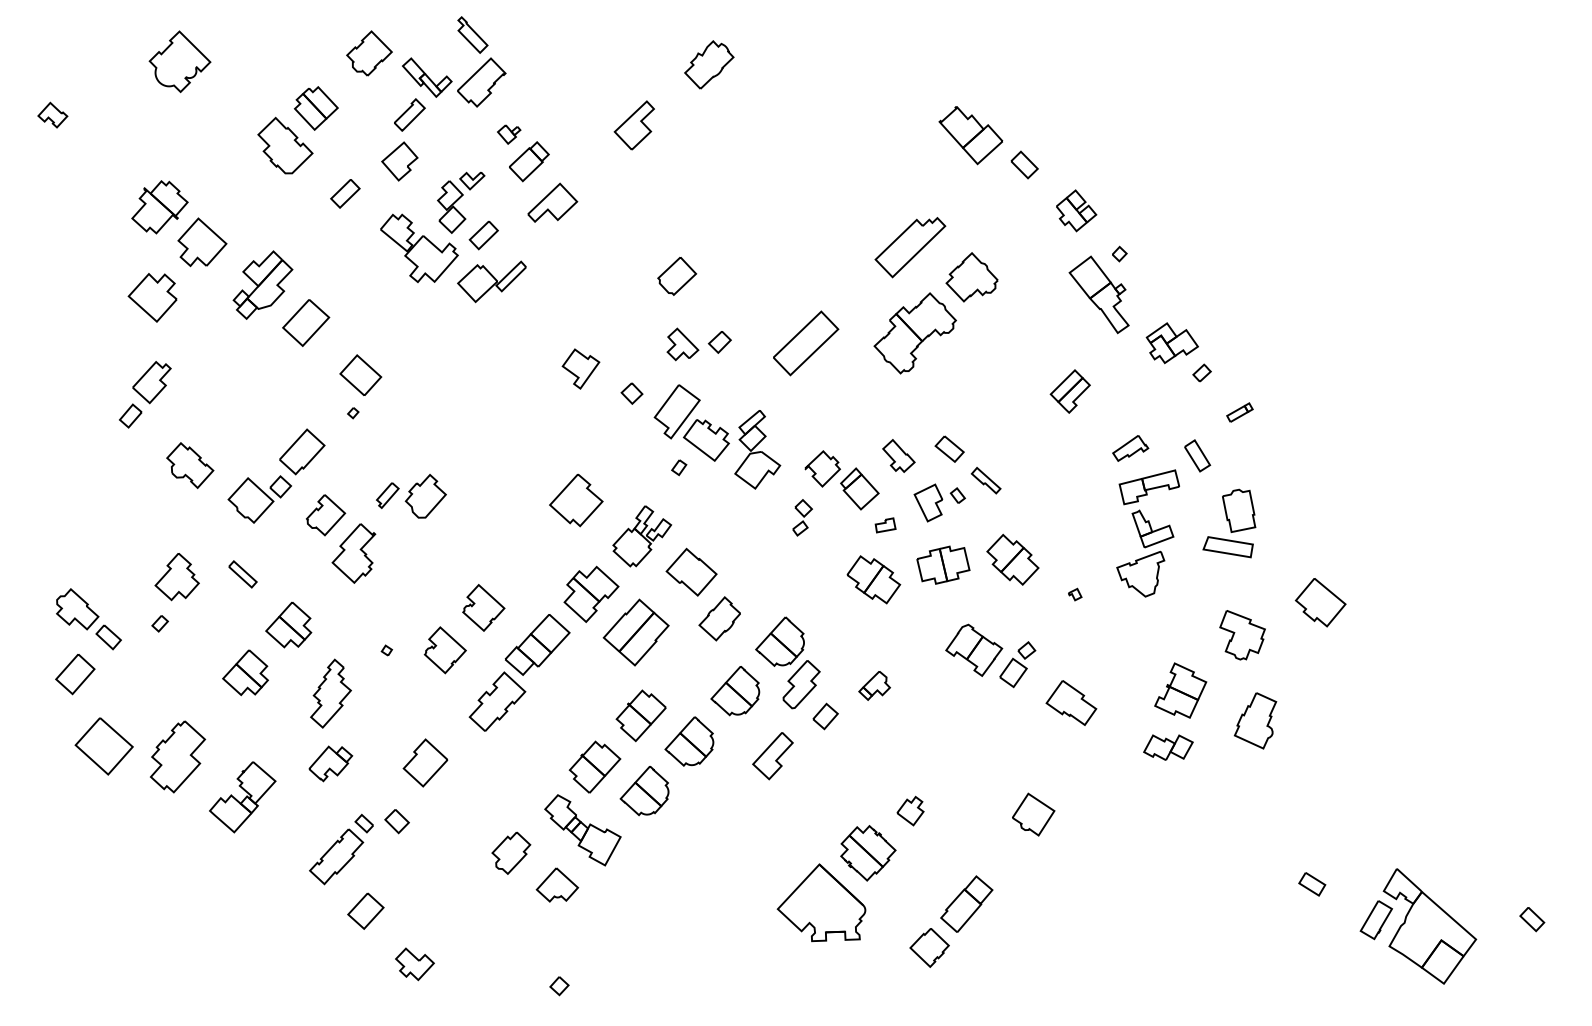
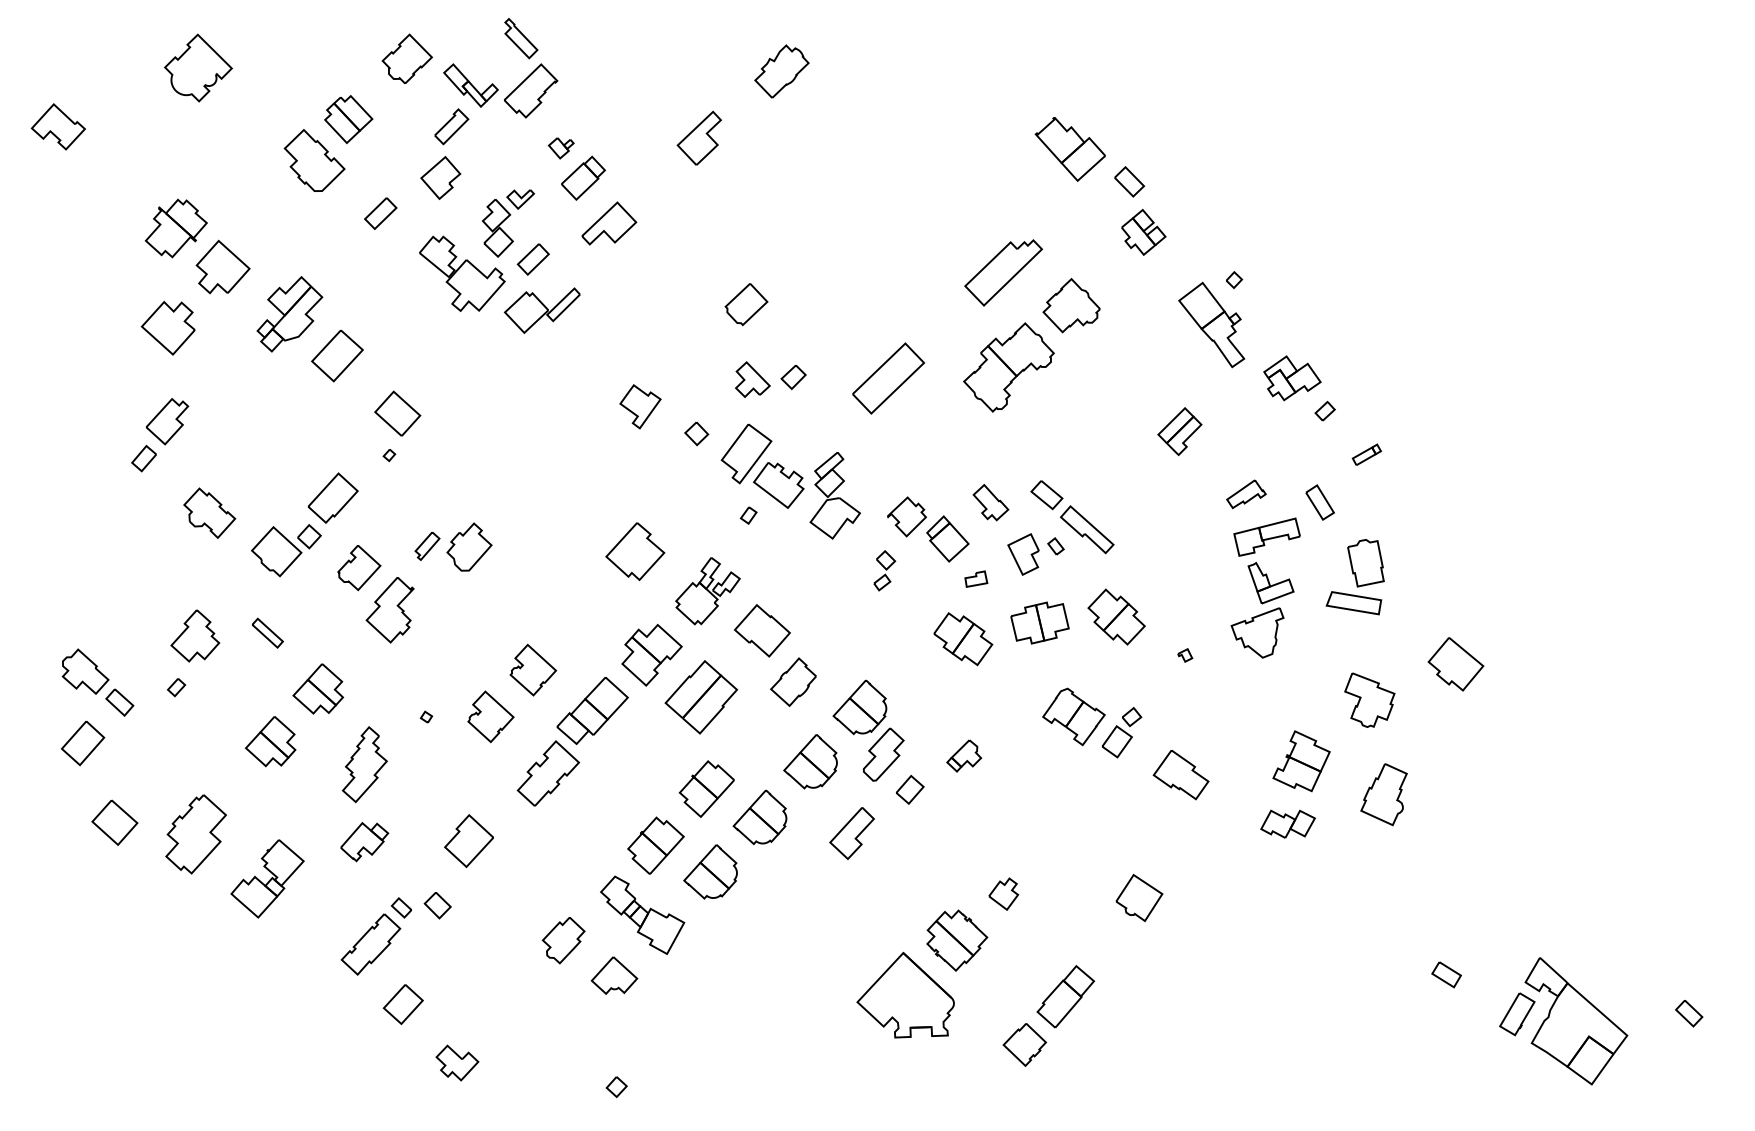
part: (52, 114) -> (57, 126), size x1.67
part: (1076, 210) -> (1143, 232), moved
part: (985, 480) -> (1086, 529), size x1.67
part: (103, 746) -> (114, 822), size x0.71

